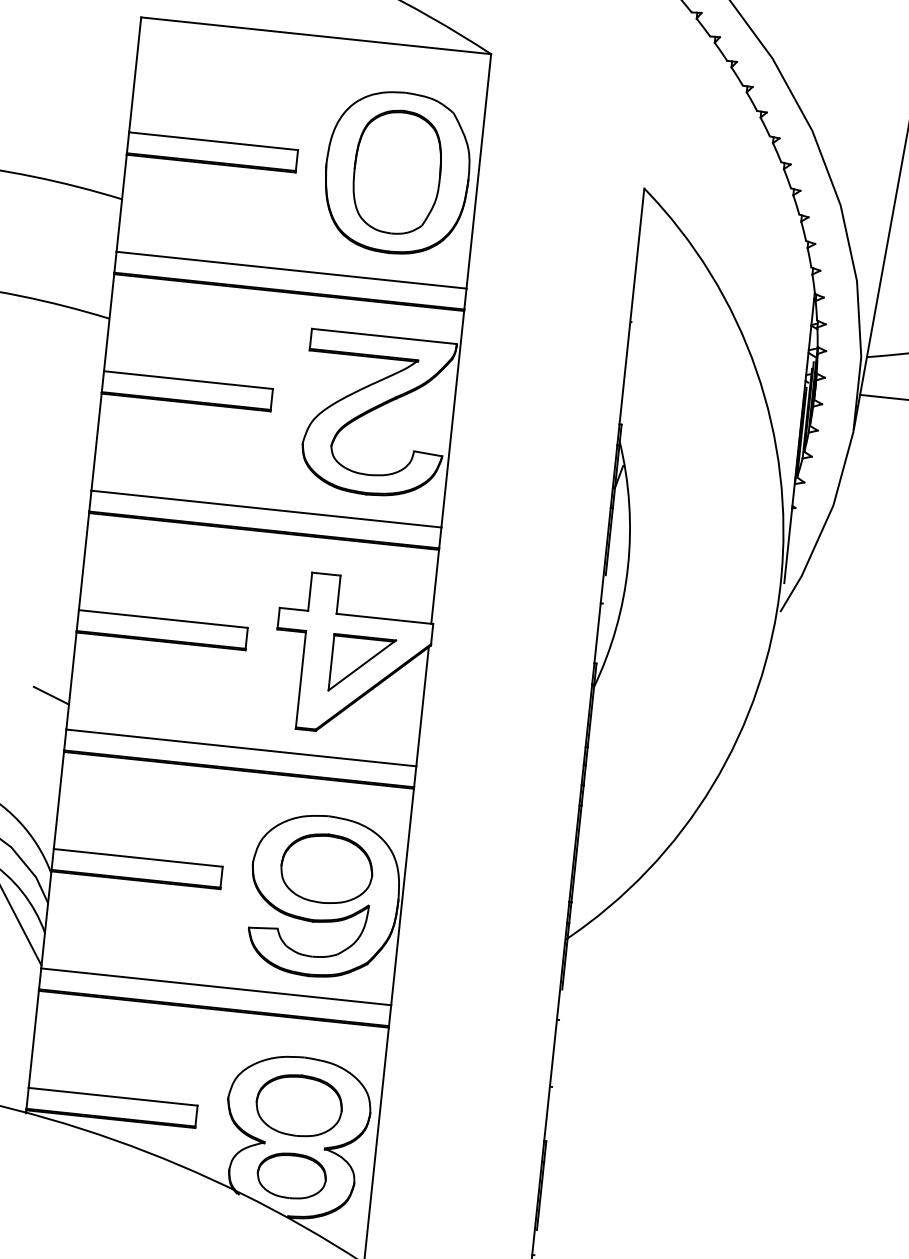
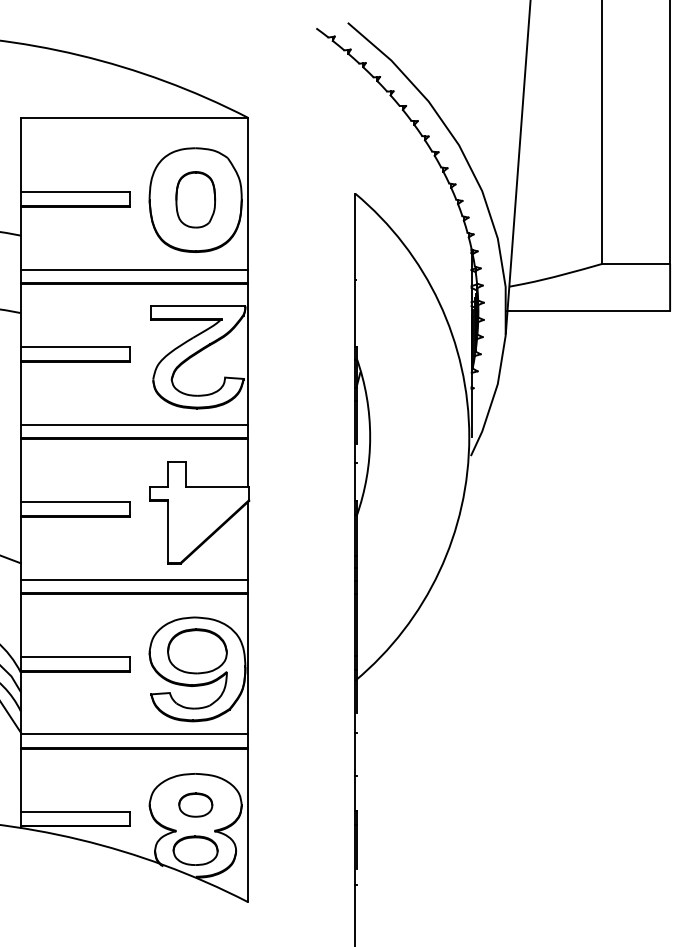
part: (397, 171) -> (195, 199), size x0.7
part: (362, 665) -> (206, 518), removed
part: (299, 1104) -> (195, 804), size x0.6

